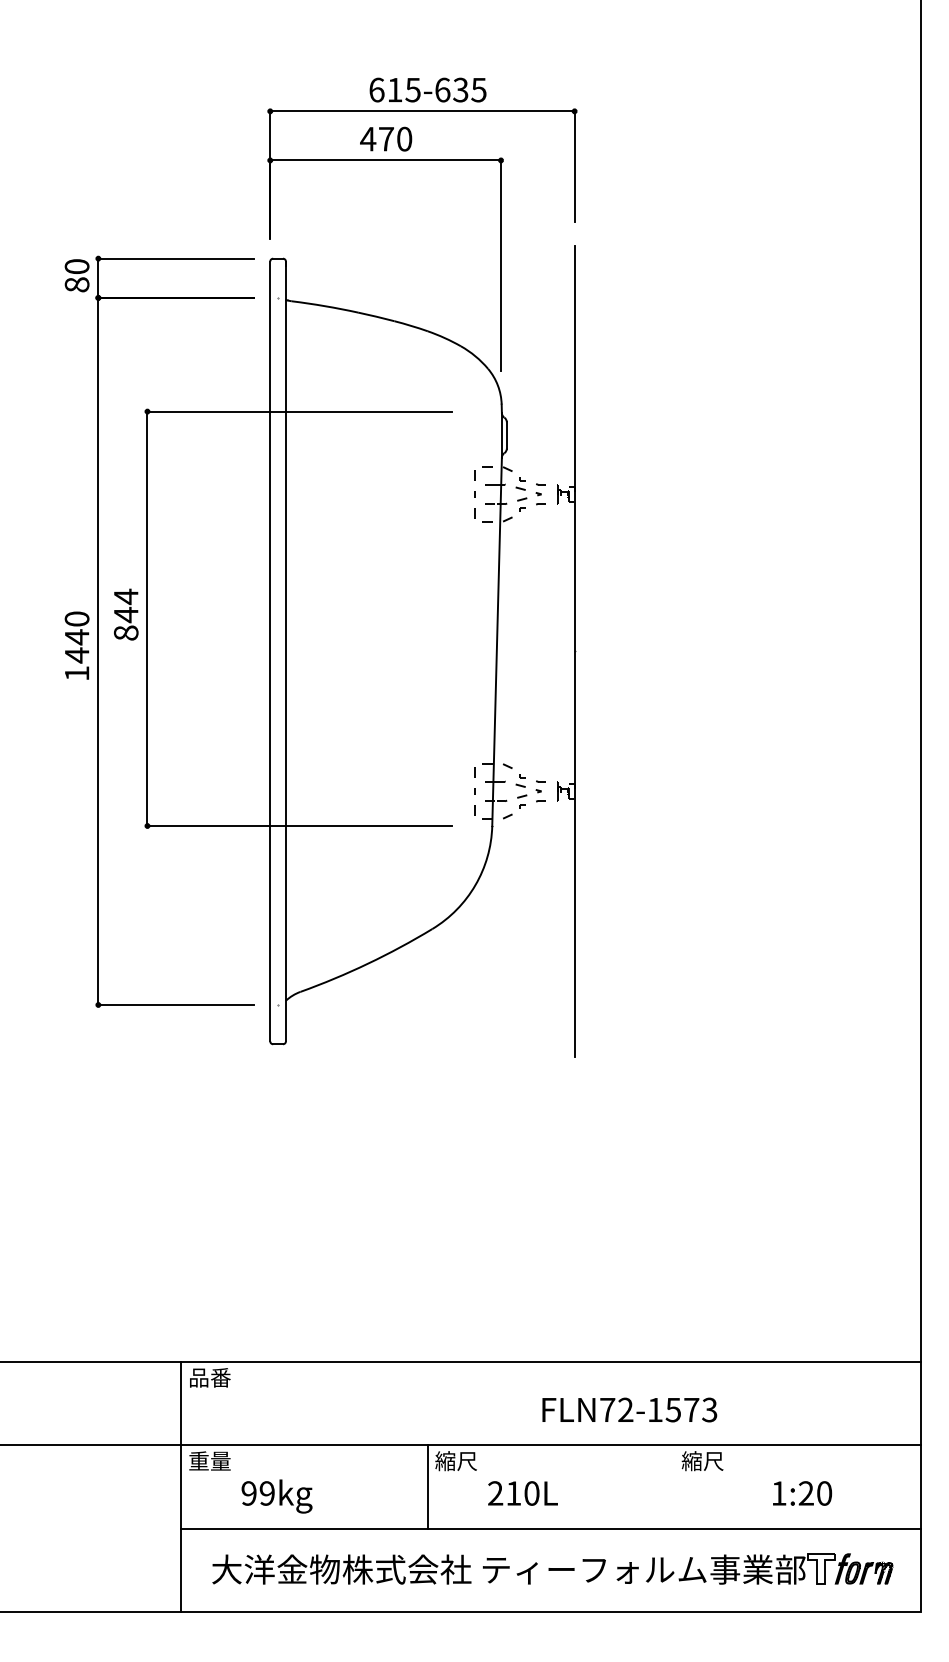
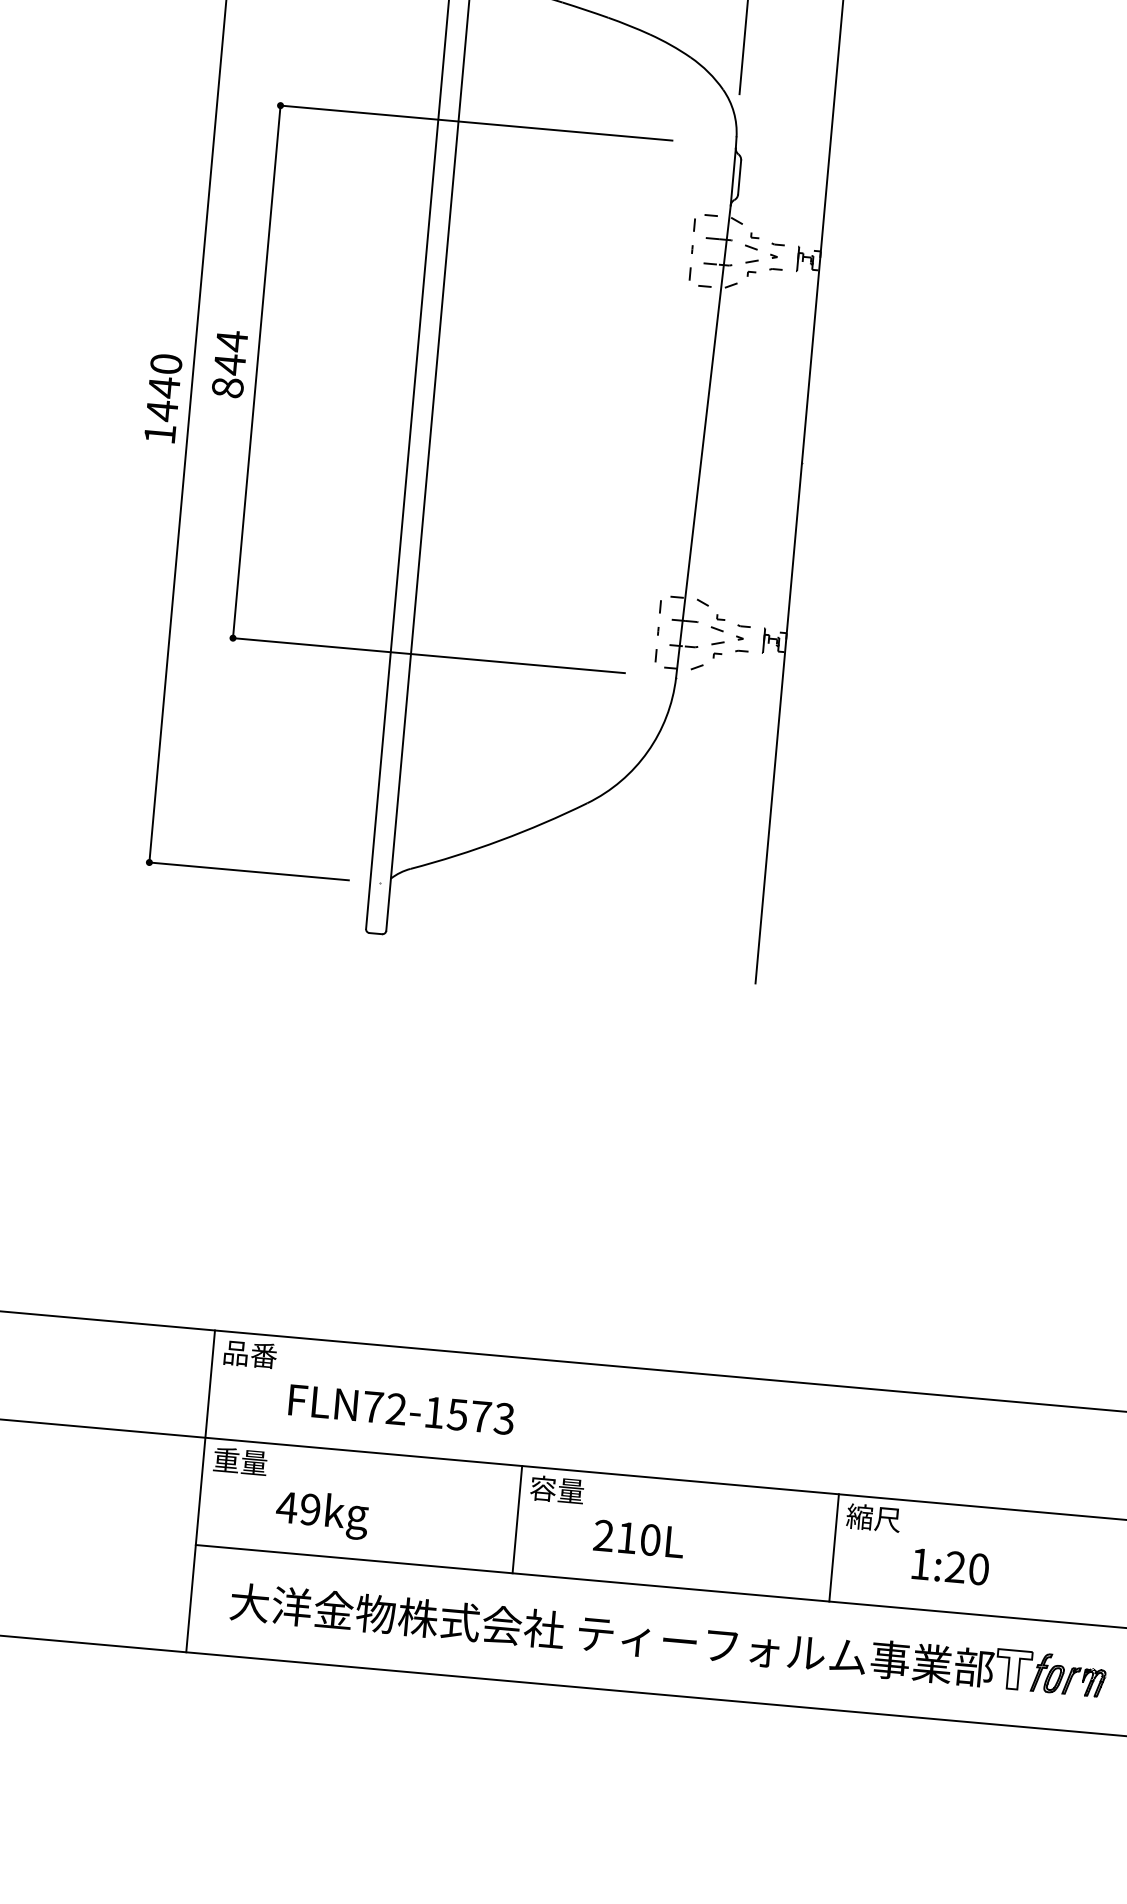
text: (629, 1409) -> (401, 1408), moved
text: (456, 1461) -> (557, 1490), 縮尺 -> 容量
line: (674, 1486) -> (834, 1547), added
text: (248, 1493) -> (286, 1507), 99kg -> 49kg
text: (802, 1493) -> (950, 1566), moved

